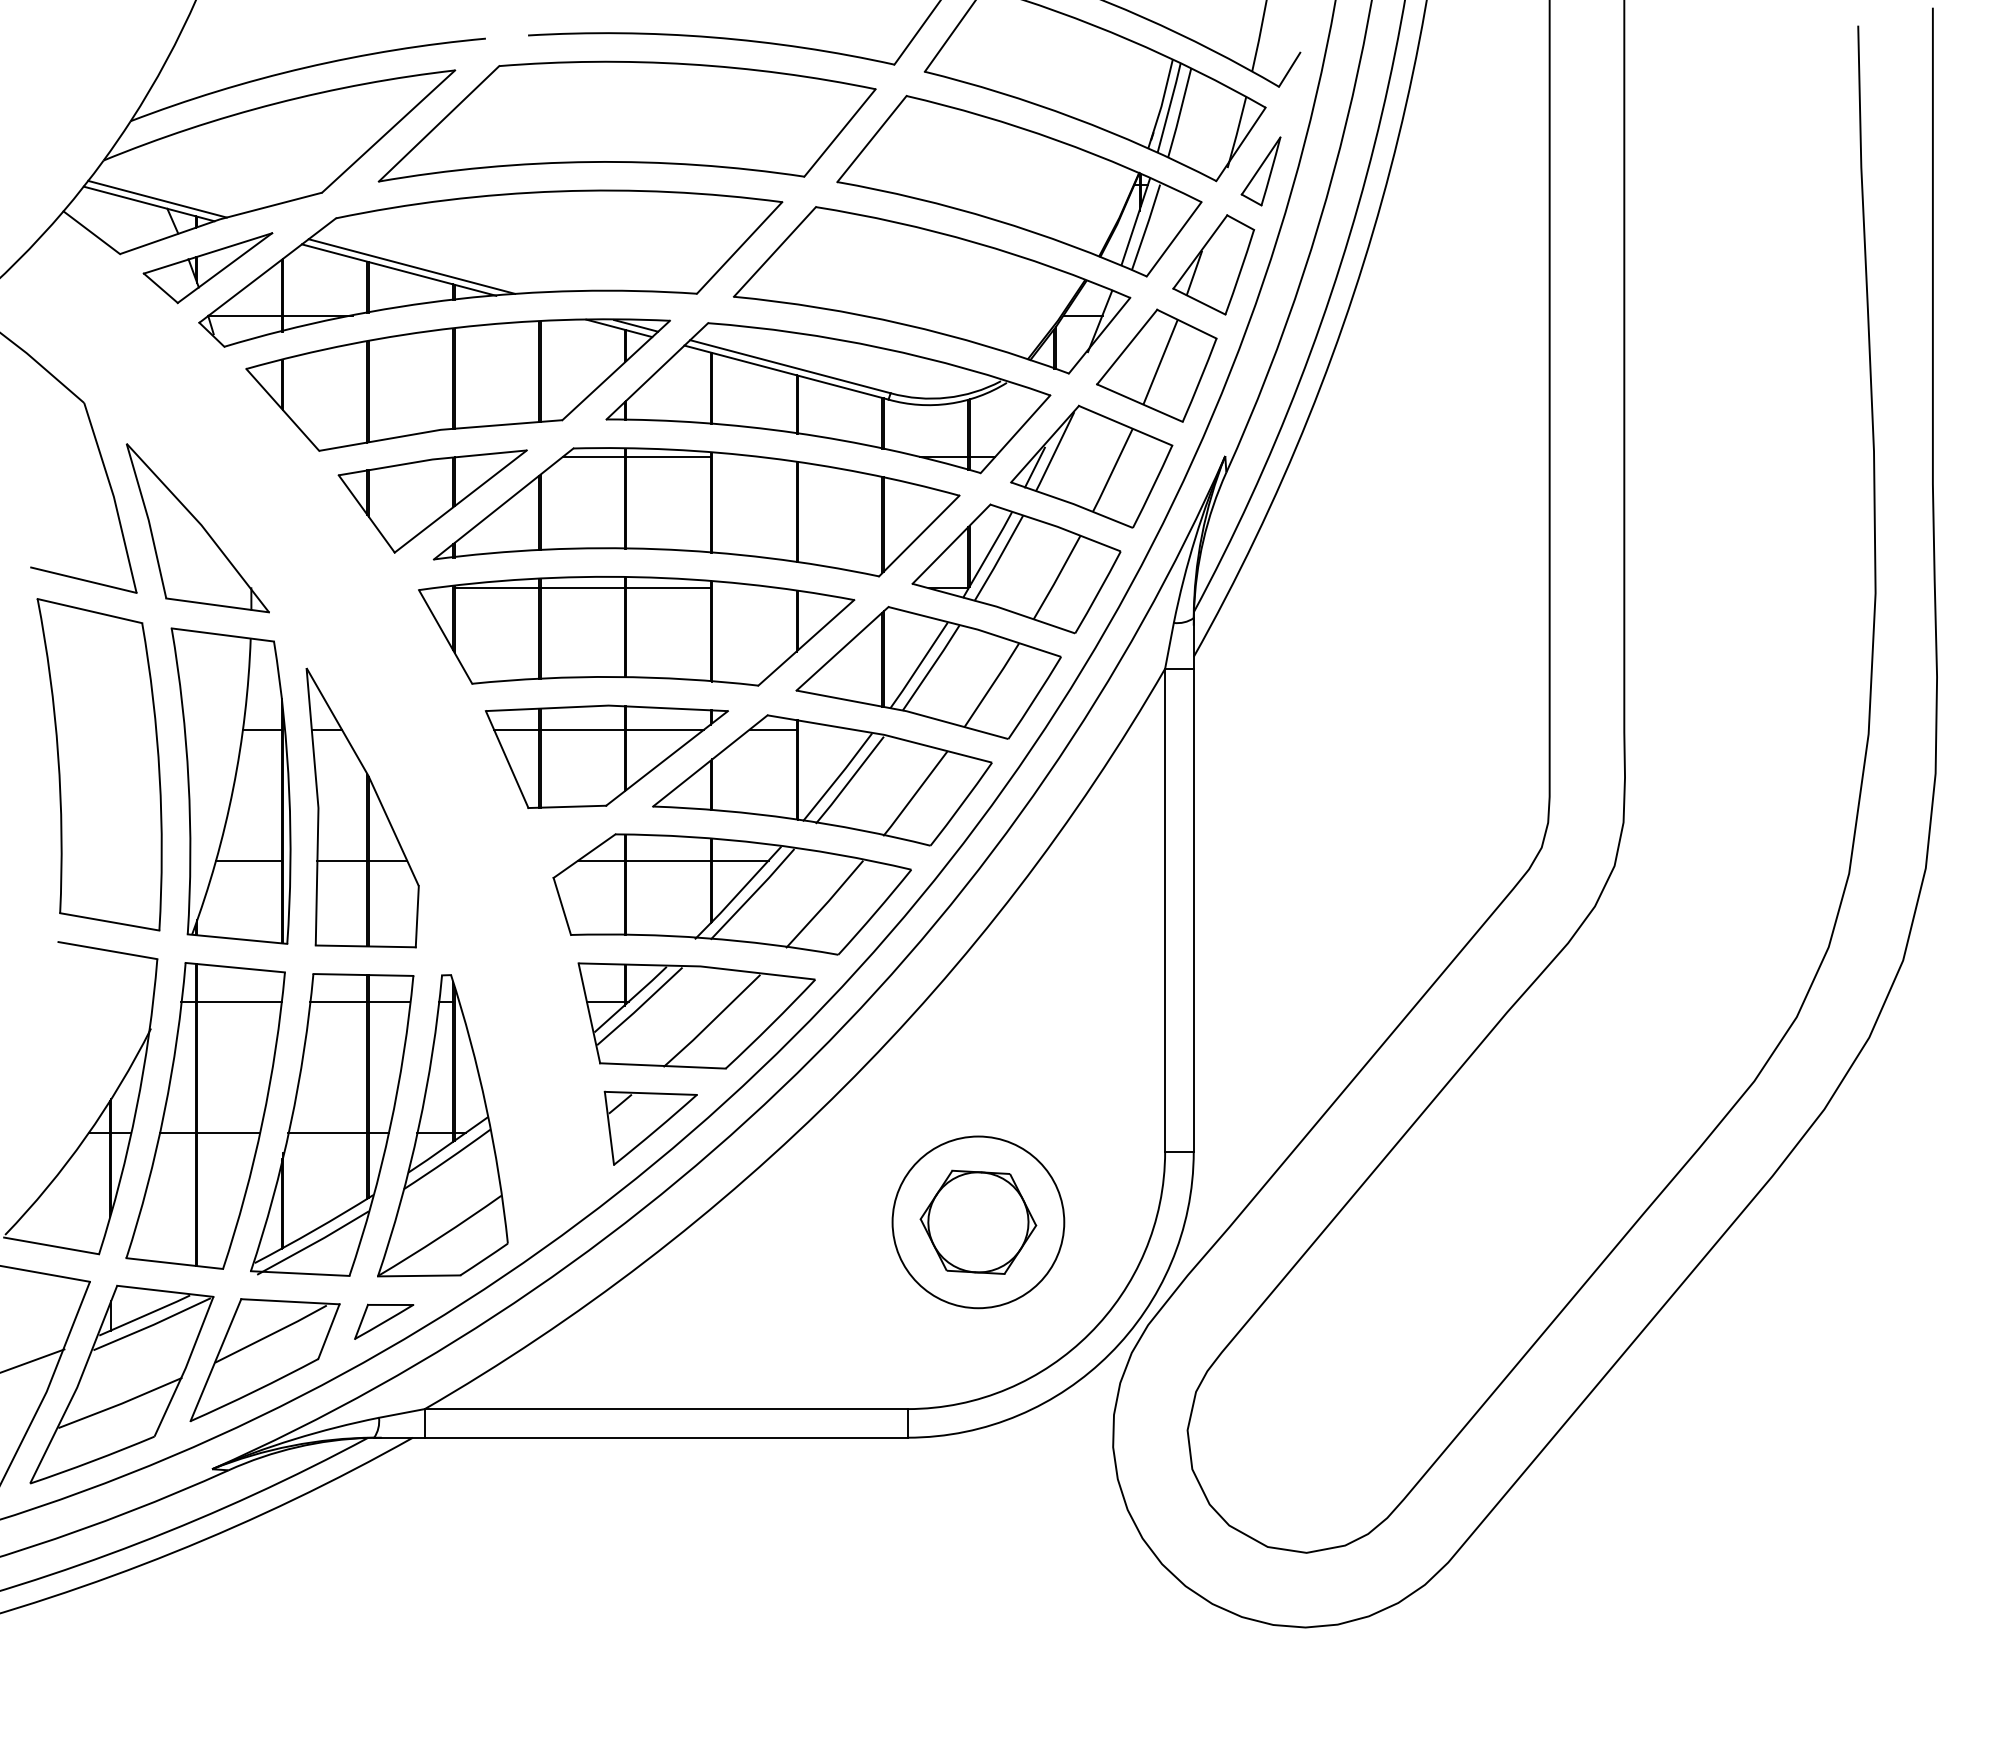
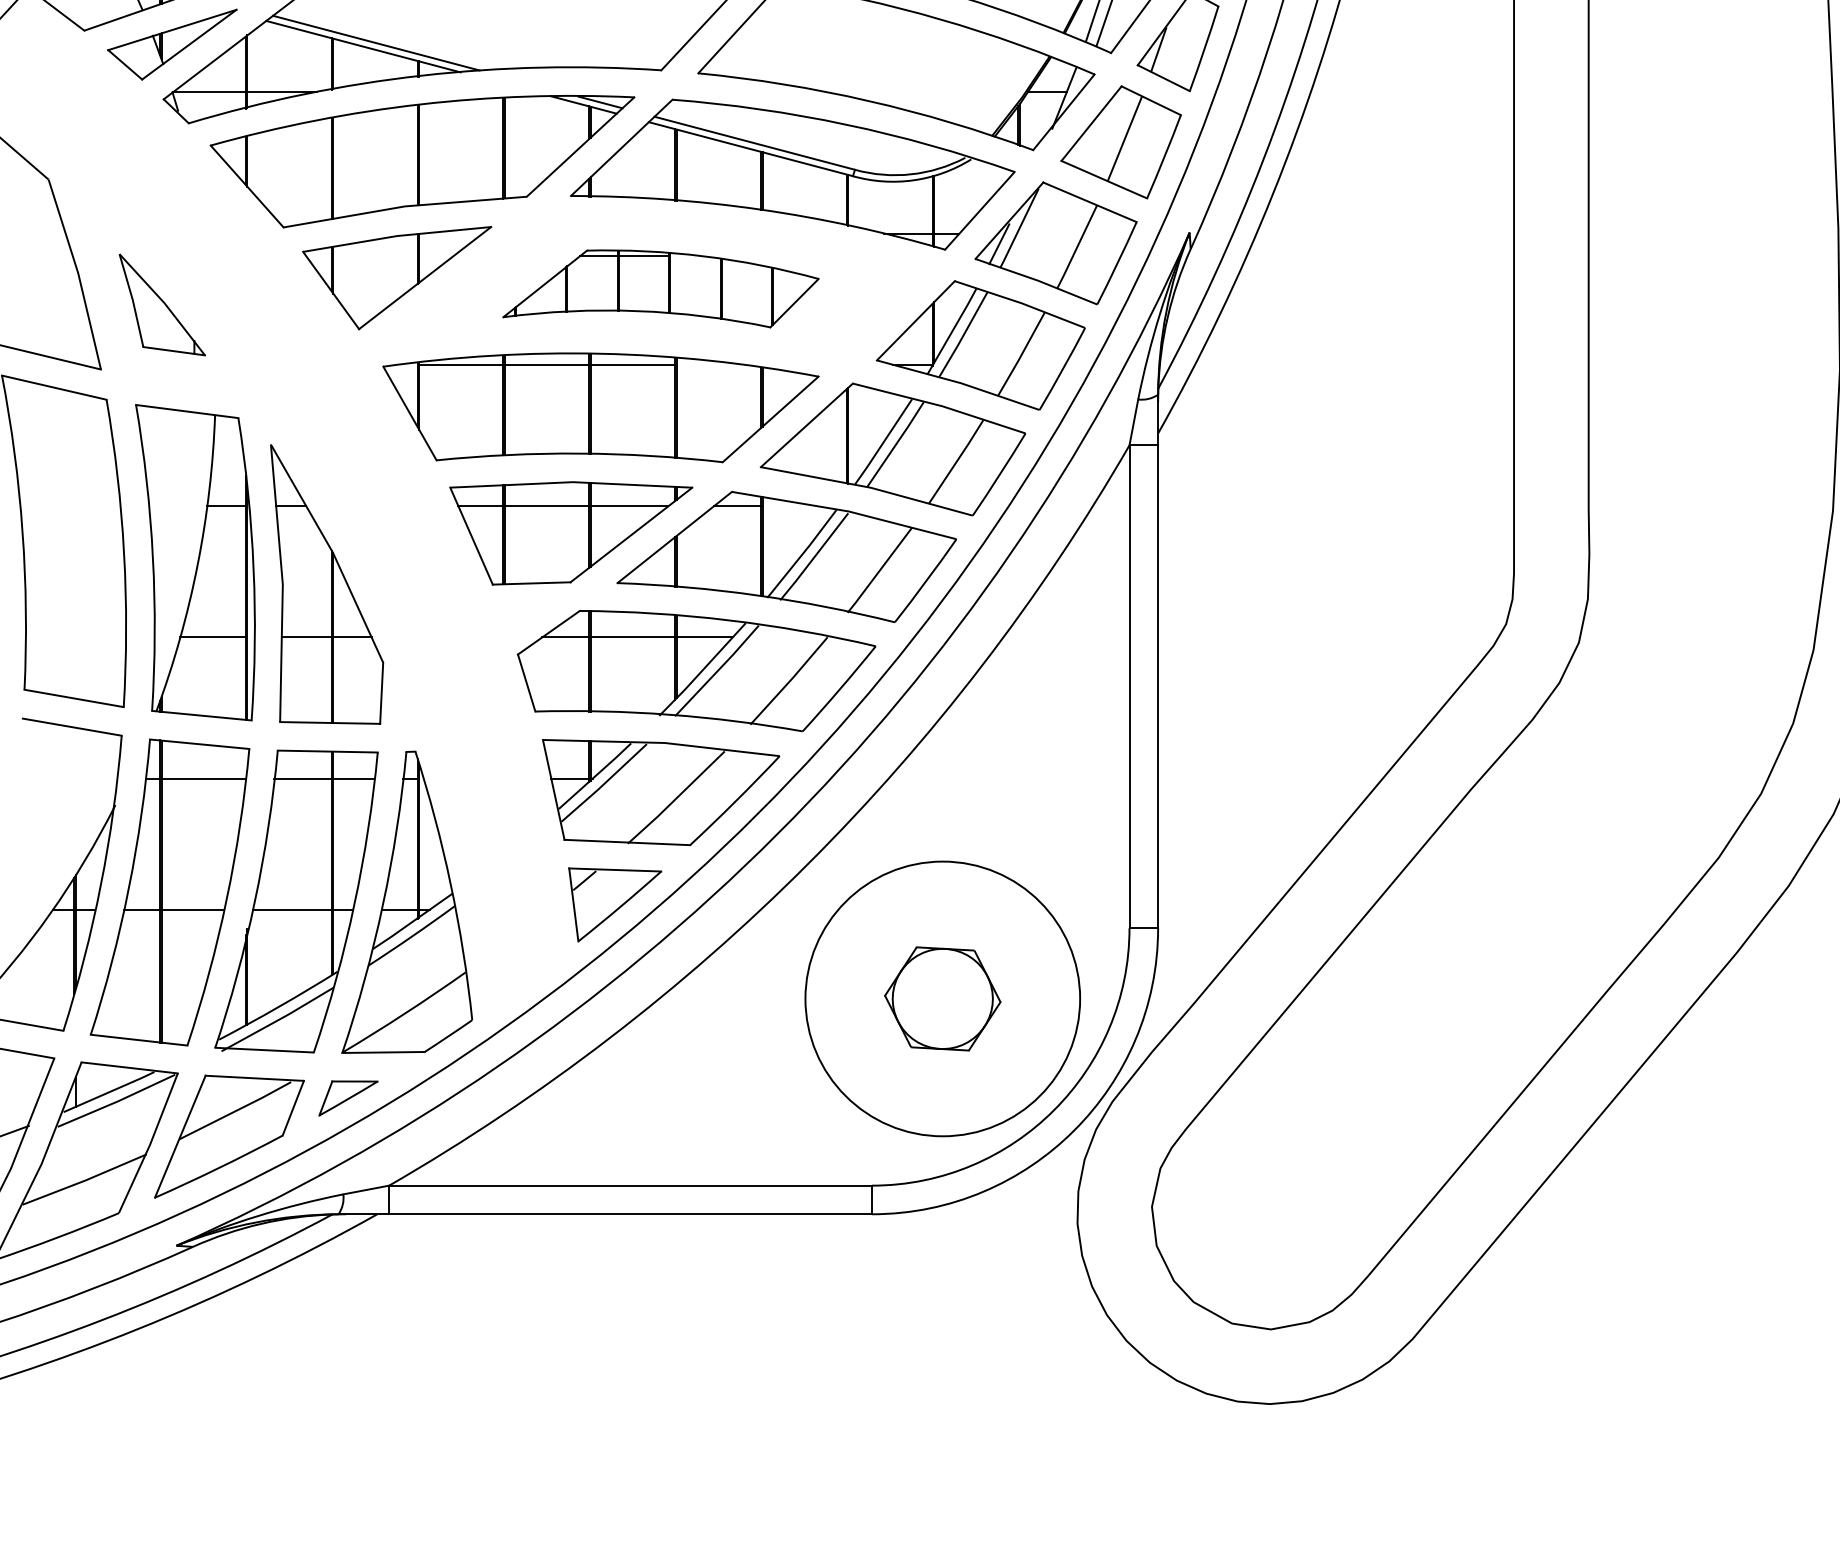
part: (696, 512) -> (660, 289), size x0.6
part: (197, 528) -> (161, 305), size x0.6
circle: (978, 1222) -> (942, 999), size x1.6

